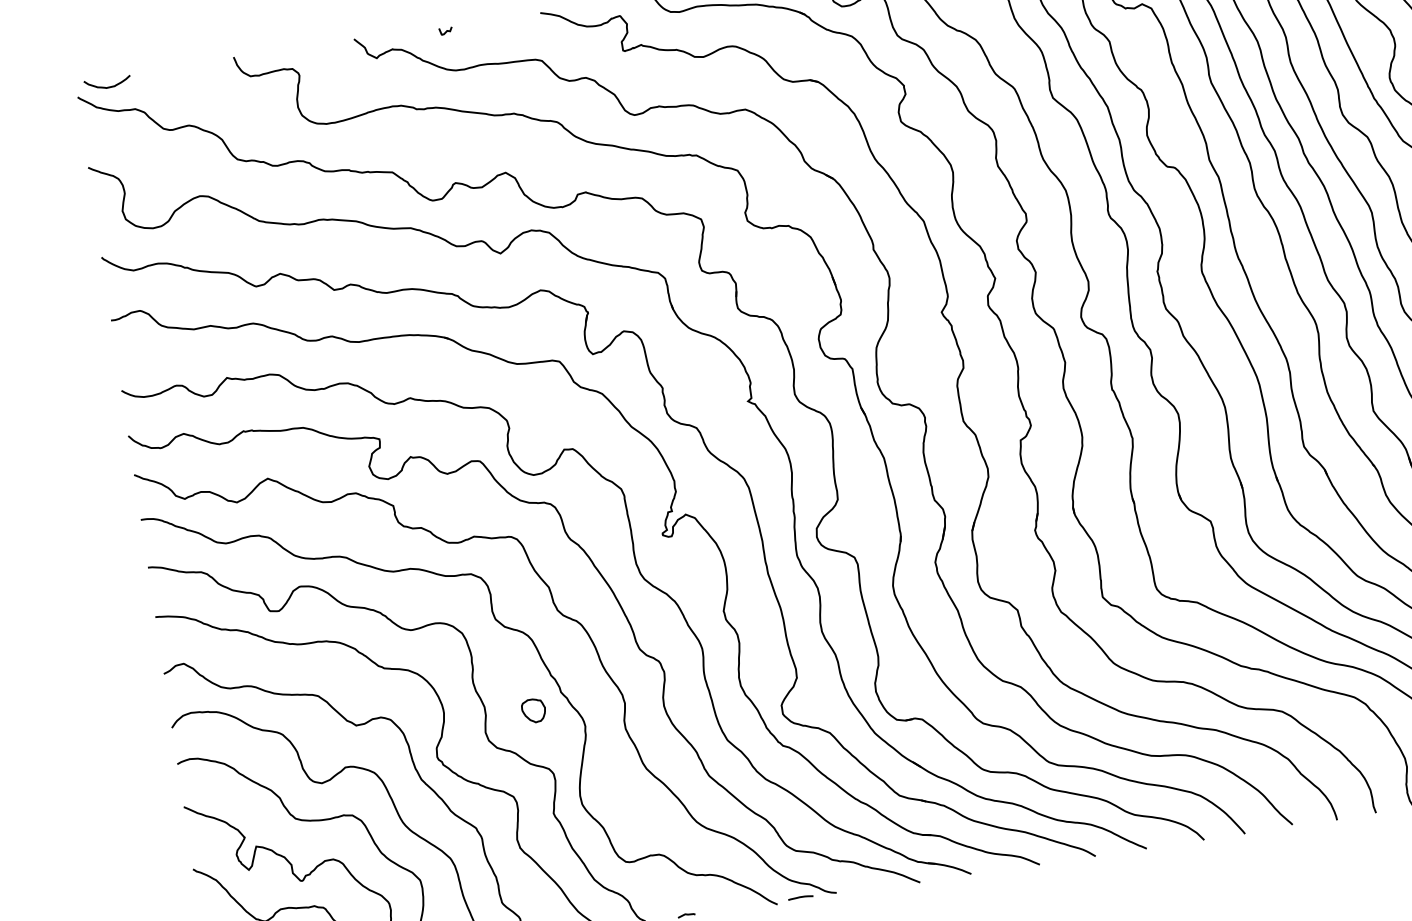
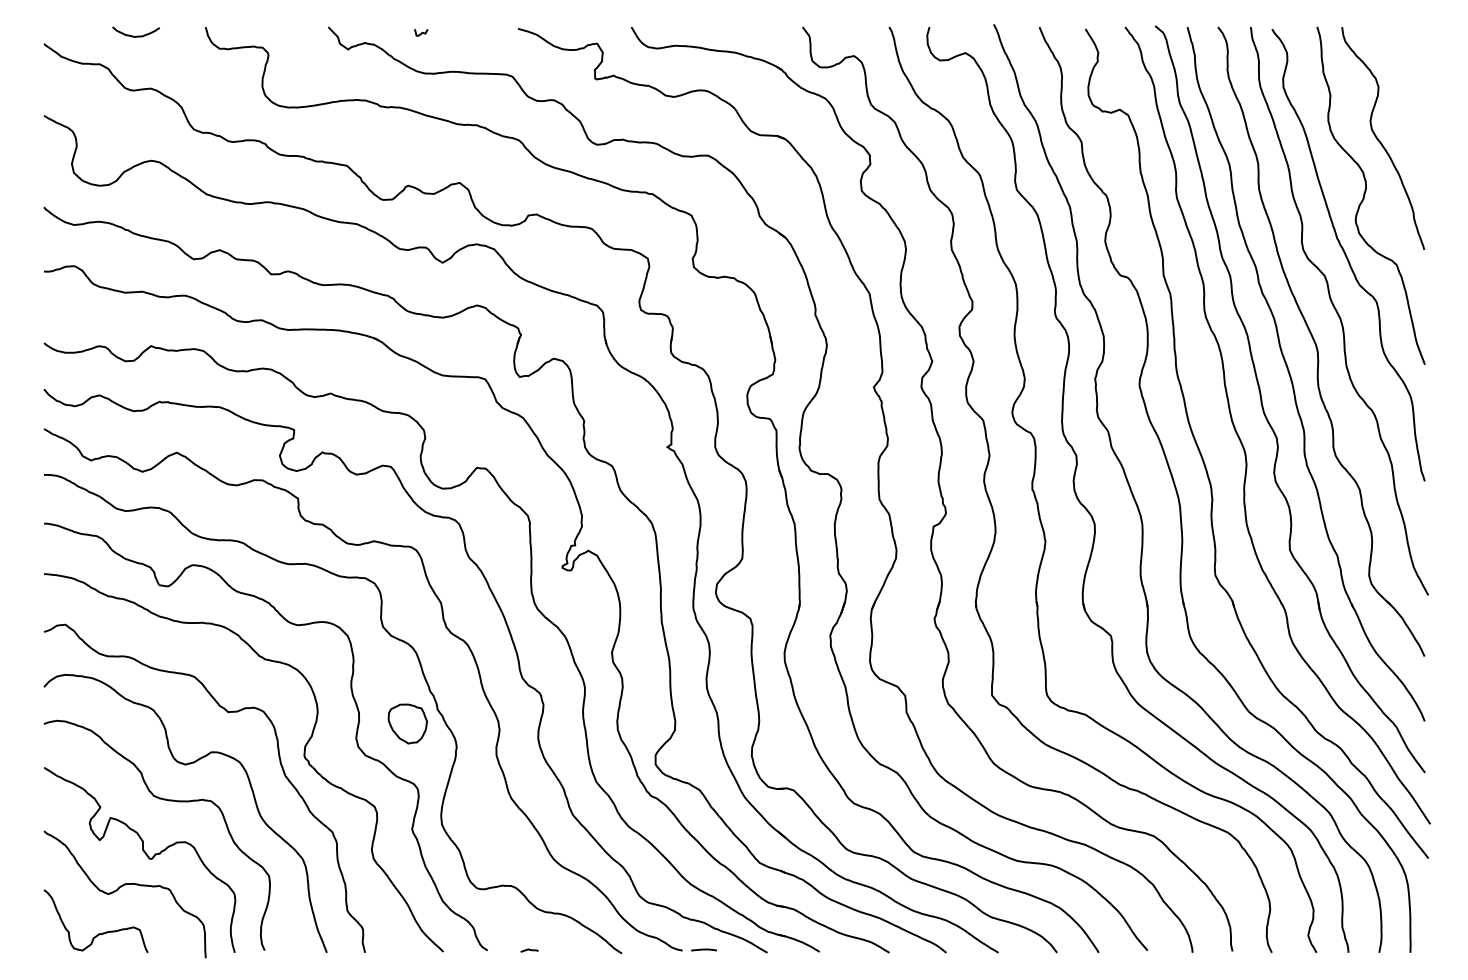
curve: (108, 86) -> (136, 35), moved
part: (533, 710) -> (407, 723), size x1.67
line: (800, 897) -> (703, 949), moved

